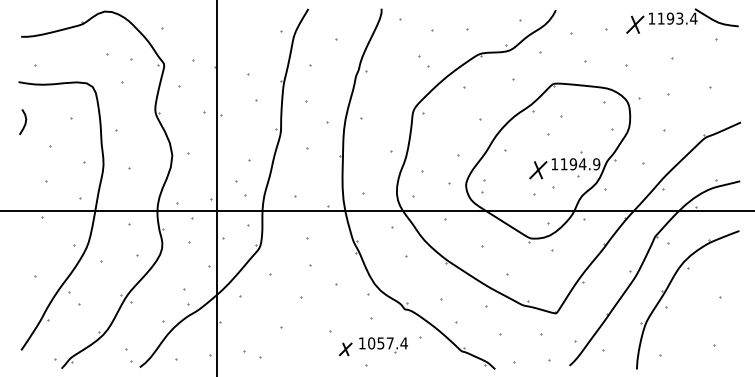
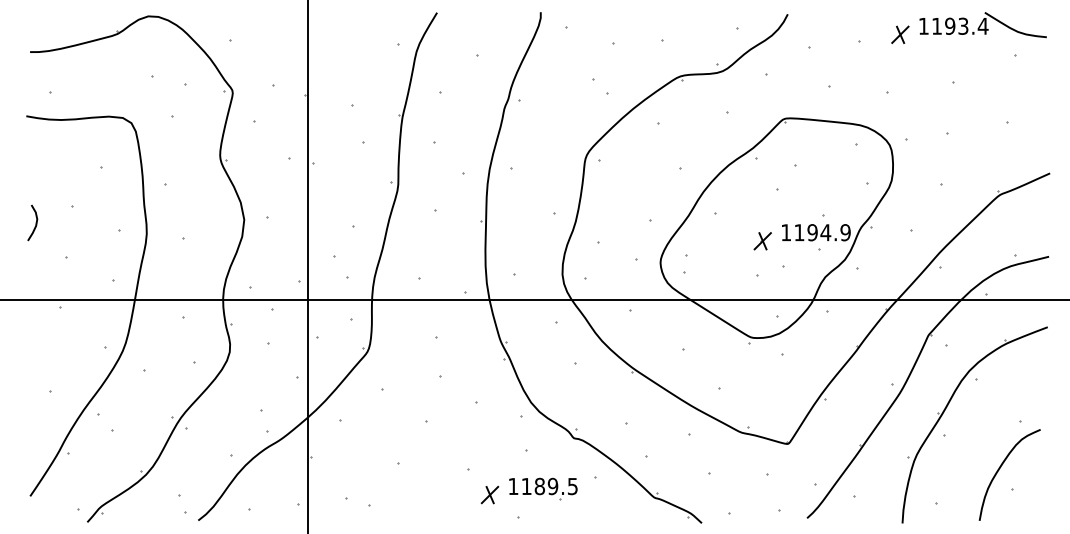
part: (635, 24) -> (900, 34), size x0.71
curve: (25, 121) -> (35, 222), moved
part: (538, 170) -> (762, 241), size x0.71
curve: (706, 329) -> (1001, 467), added
text: (387, 343) -> (549, 486), 1057.4 -> 1189.5

